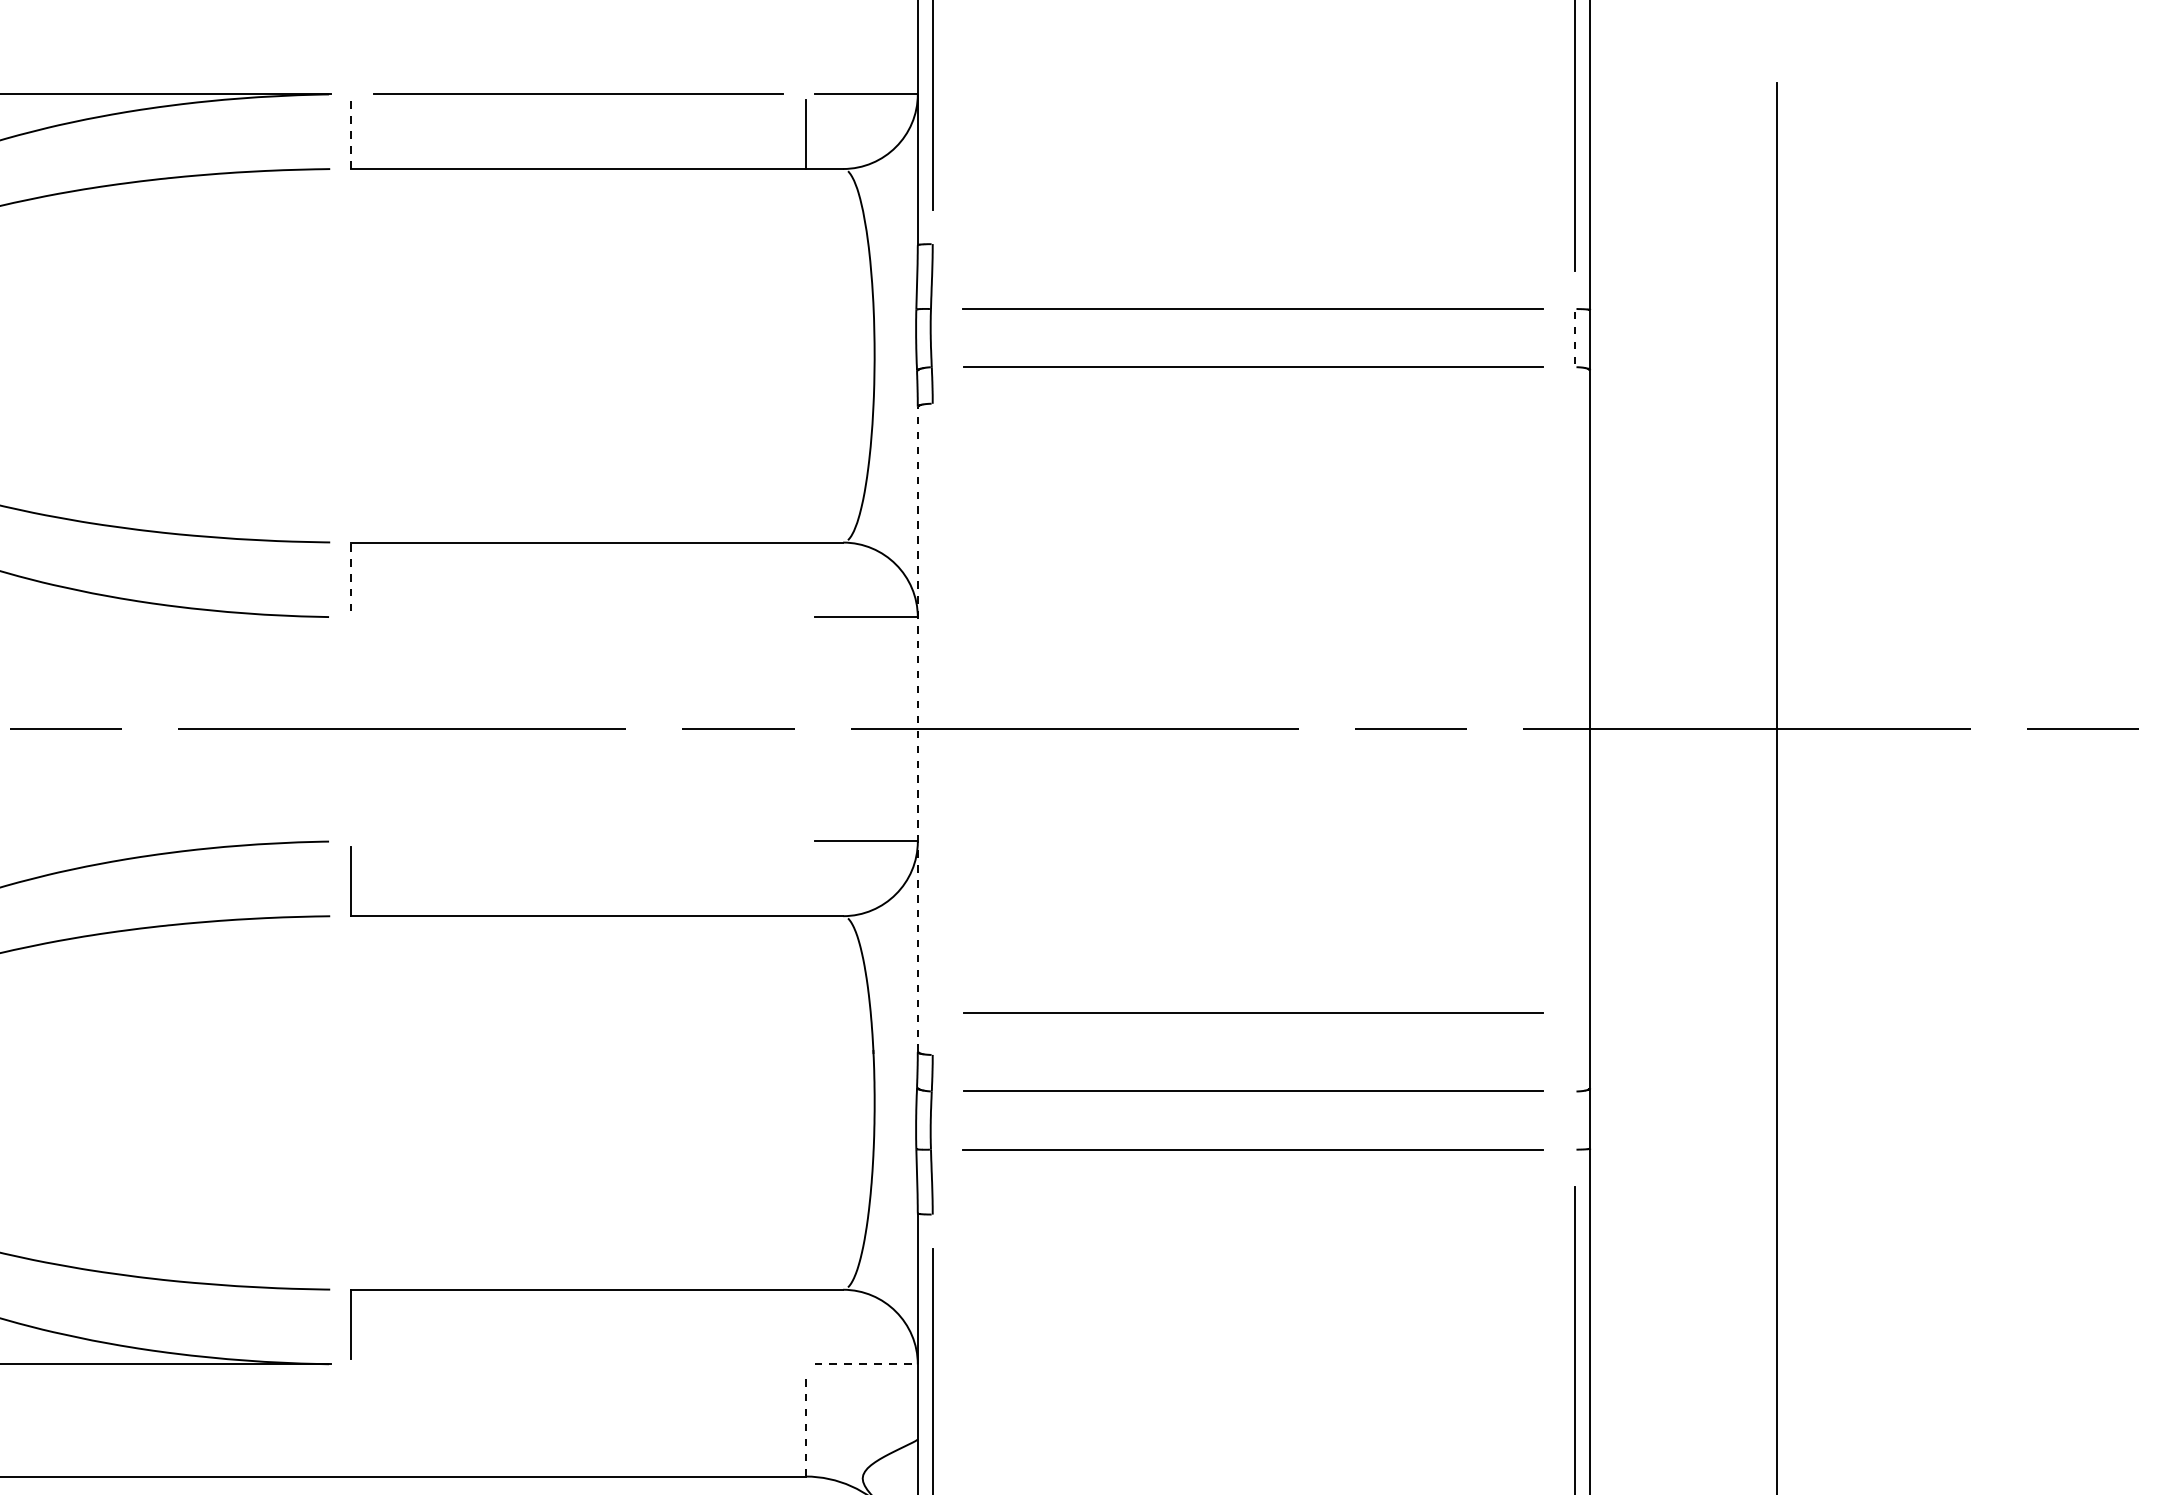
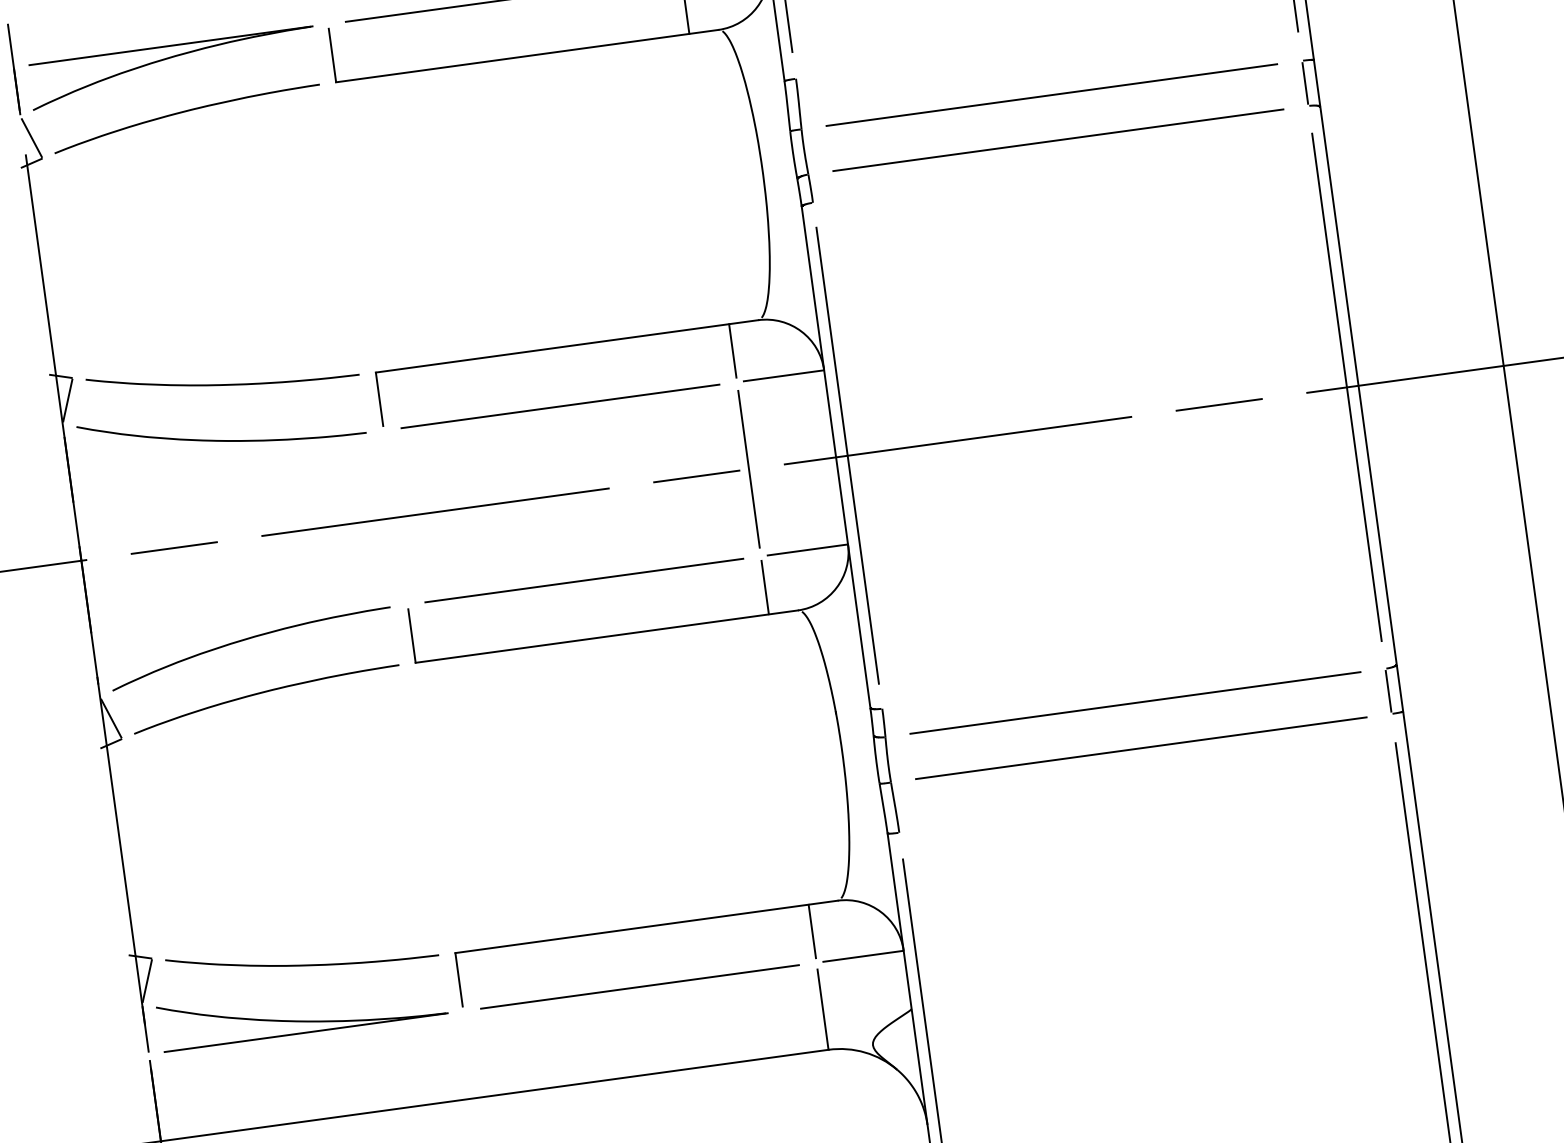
line: (351, 133) -> (332, 54), dashed -> solid
line: (1575, 338) -> (1305, 83), dashed -> solid
line: (351, 576) -> (379, 398), dashed -> solid
line: (805, 576) -> (732, 350), added
line: (577, 617) -> (559, 406), added
line: (932, 728) -> (847, 455), added
line: (1575, 728) -> (1346, 386), added
line: (805, 729) -> (748, 469), added
line: (917, 729) -> (835, 457), dashed -> solid
line: (577, 841) -> (583, 580), added
line: (805, 881) -> (765, 587), added
line: (1253, 1012) -> (1127, 641), removed
line: (1575, 1120) -> (1388, 691), added
line: (805, 1323) -> (812, 930), added
line: (577, 1364) -> (639, 987), added
line: (866, 1364) -> (863, 956), dashed -> solid
line: (805, 1424) -> (822, 1009), dashed -> solid

